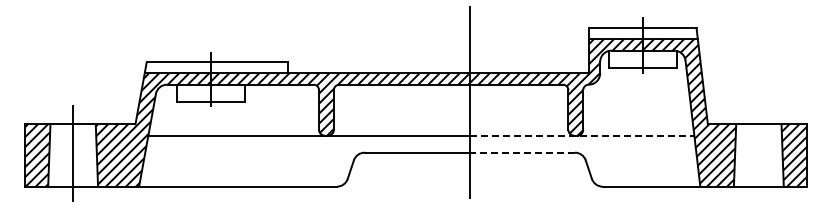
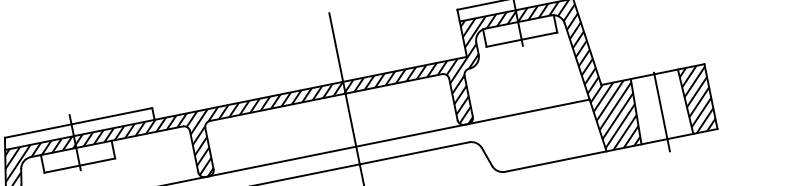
line: (582, 135) -> (473, 122), dashed -> solid
line: (522, 152) -> (414, 153), dashed -> solid
line: (758, 160) -> (661, 111), added

